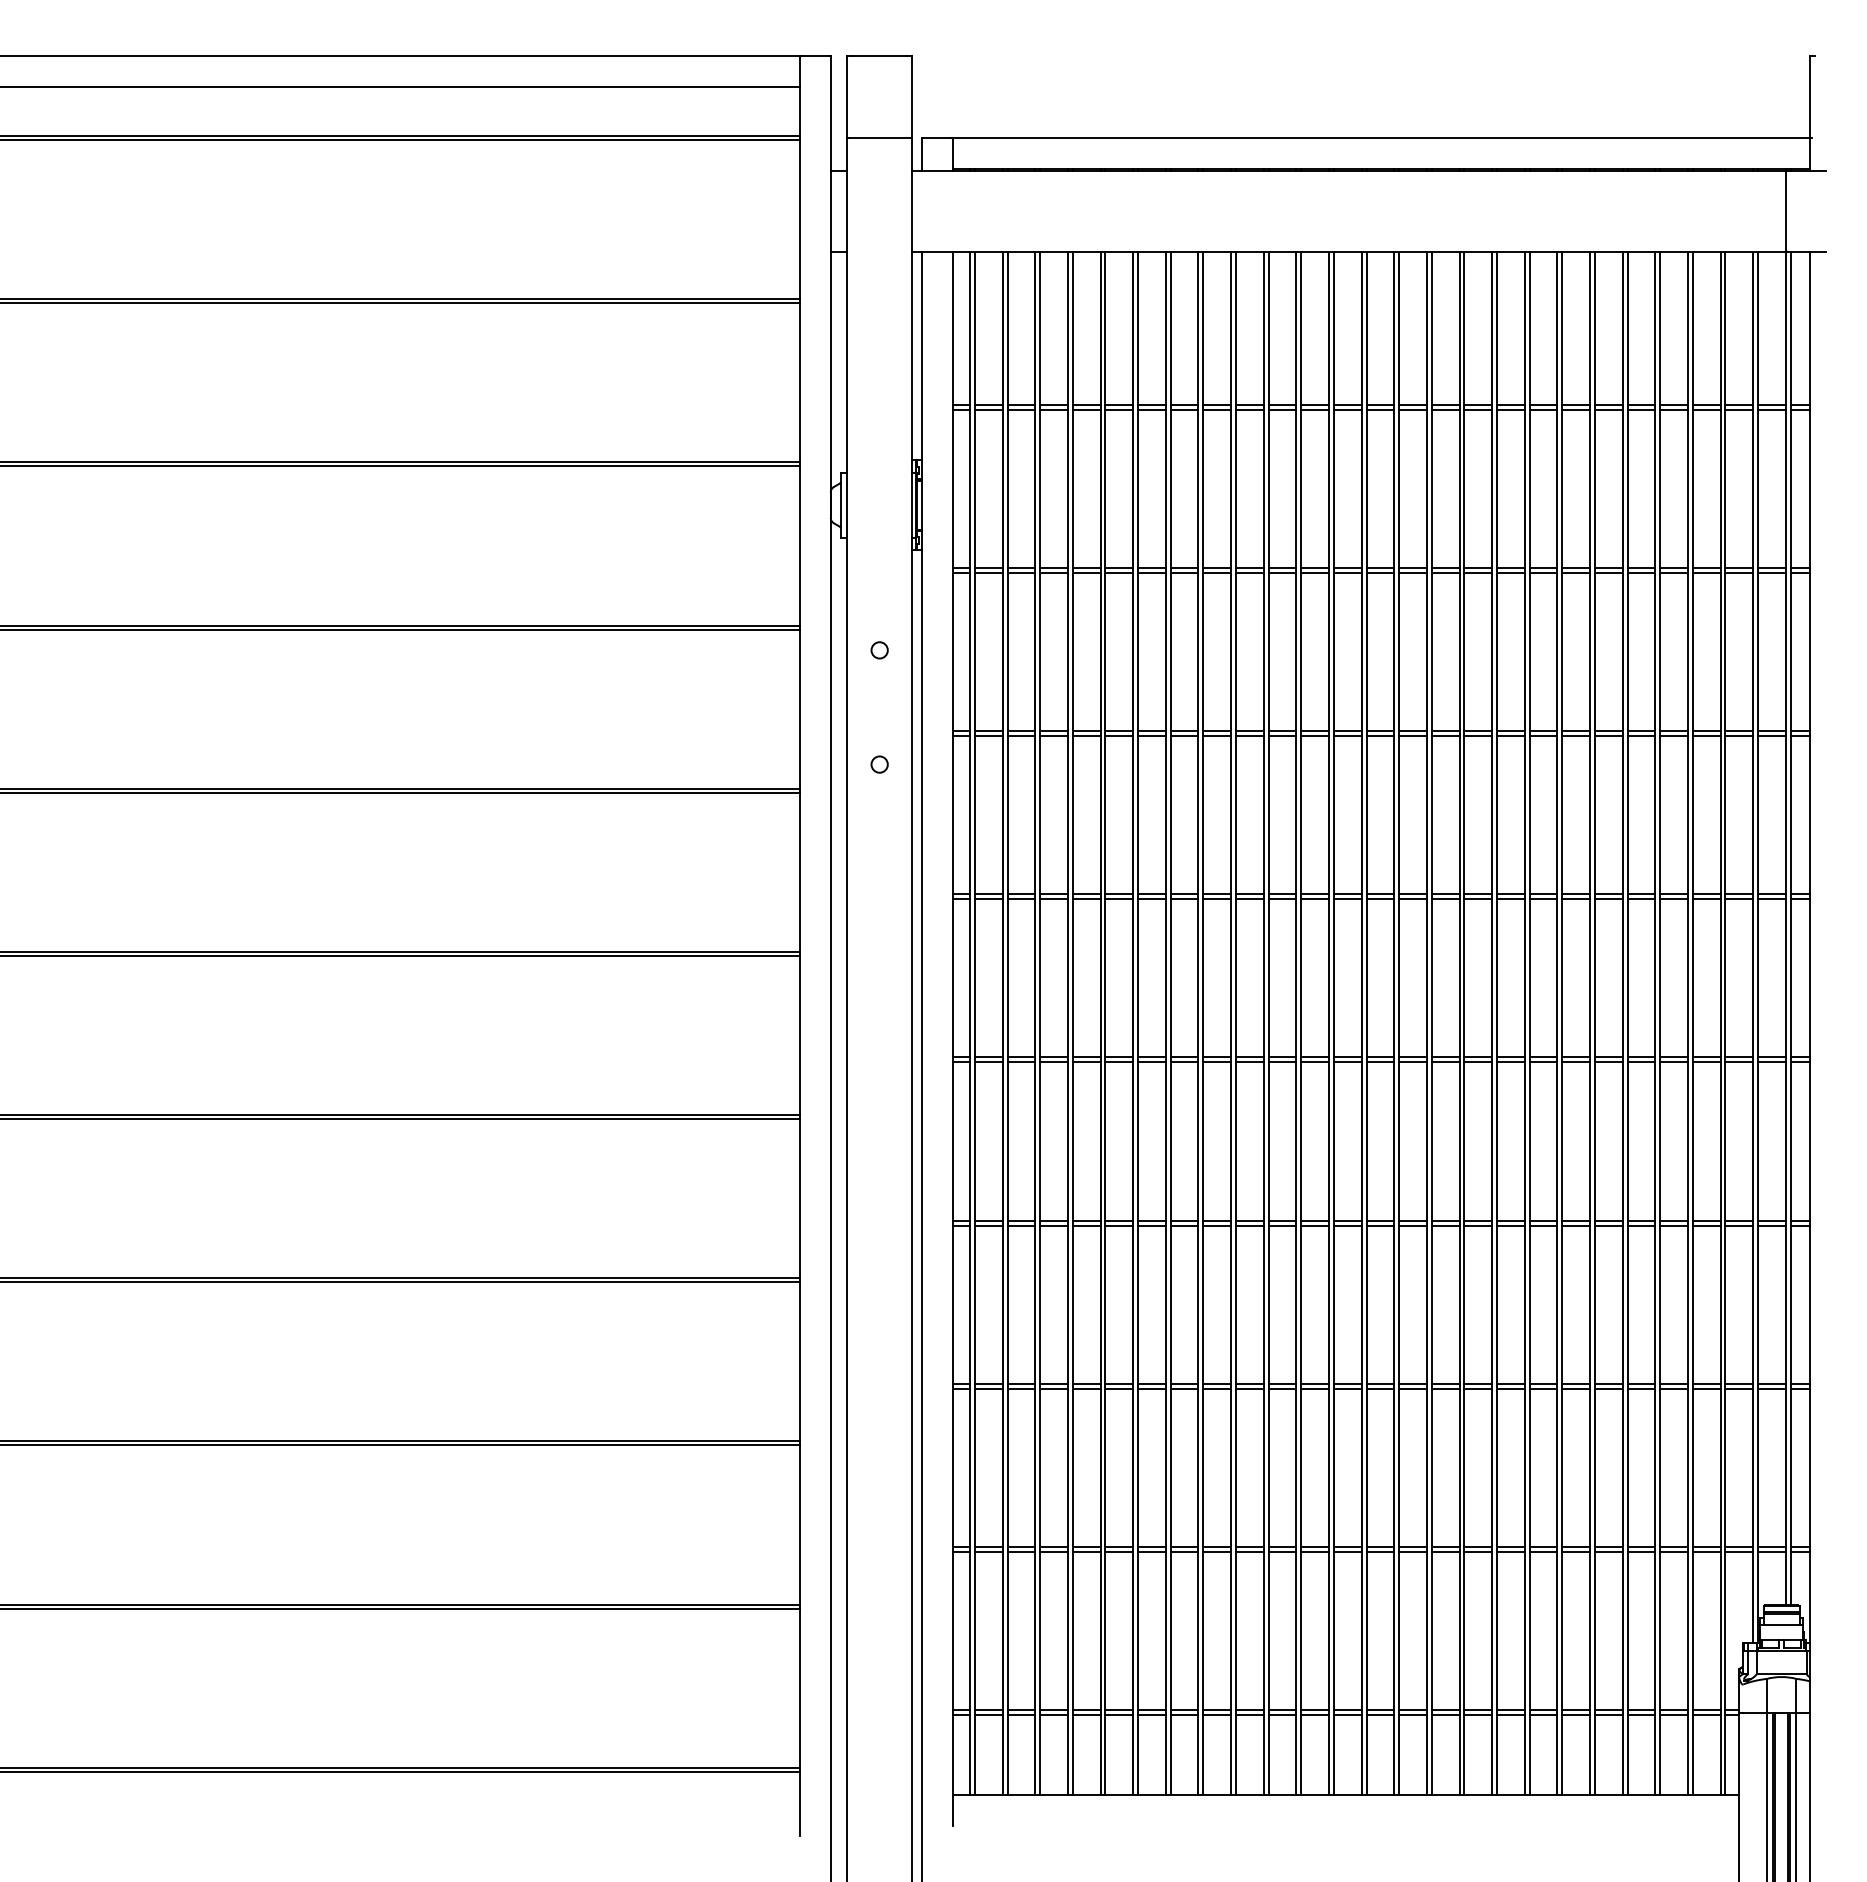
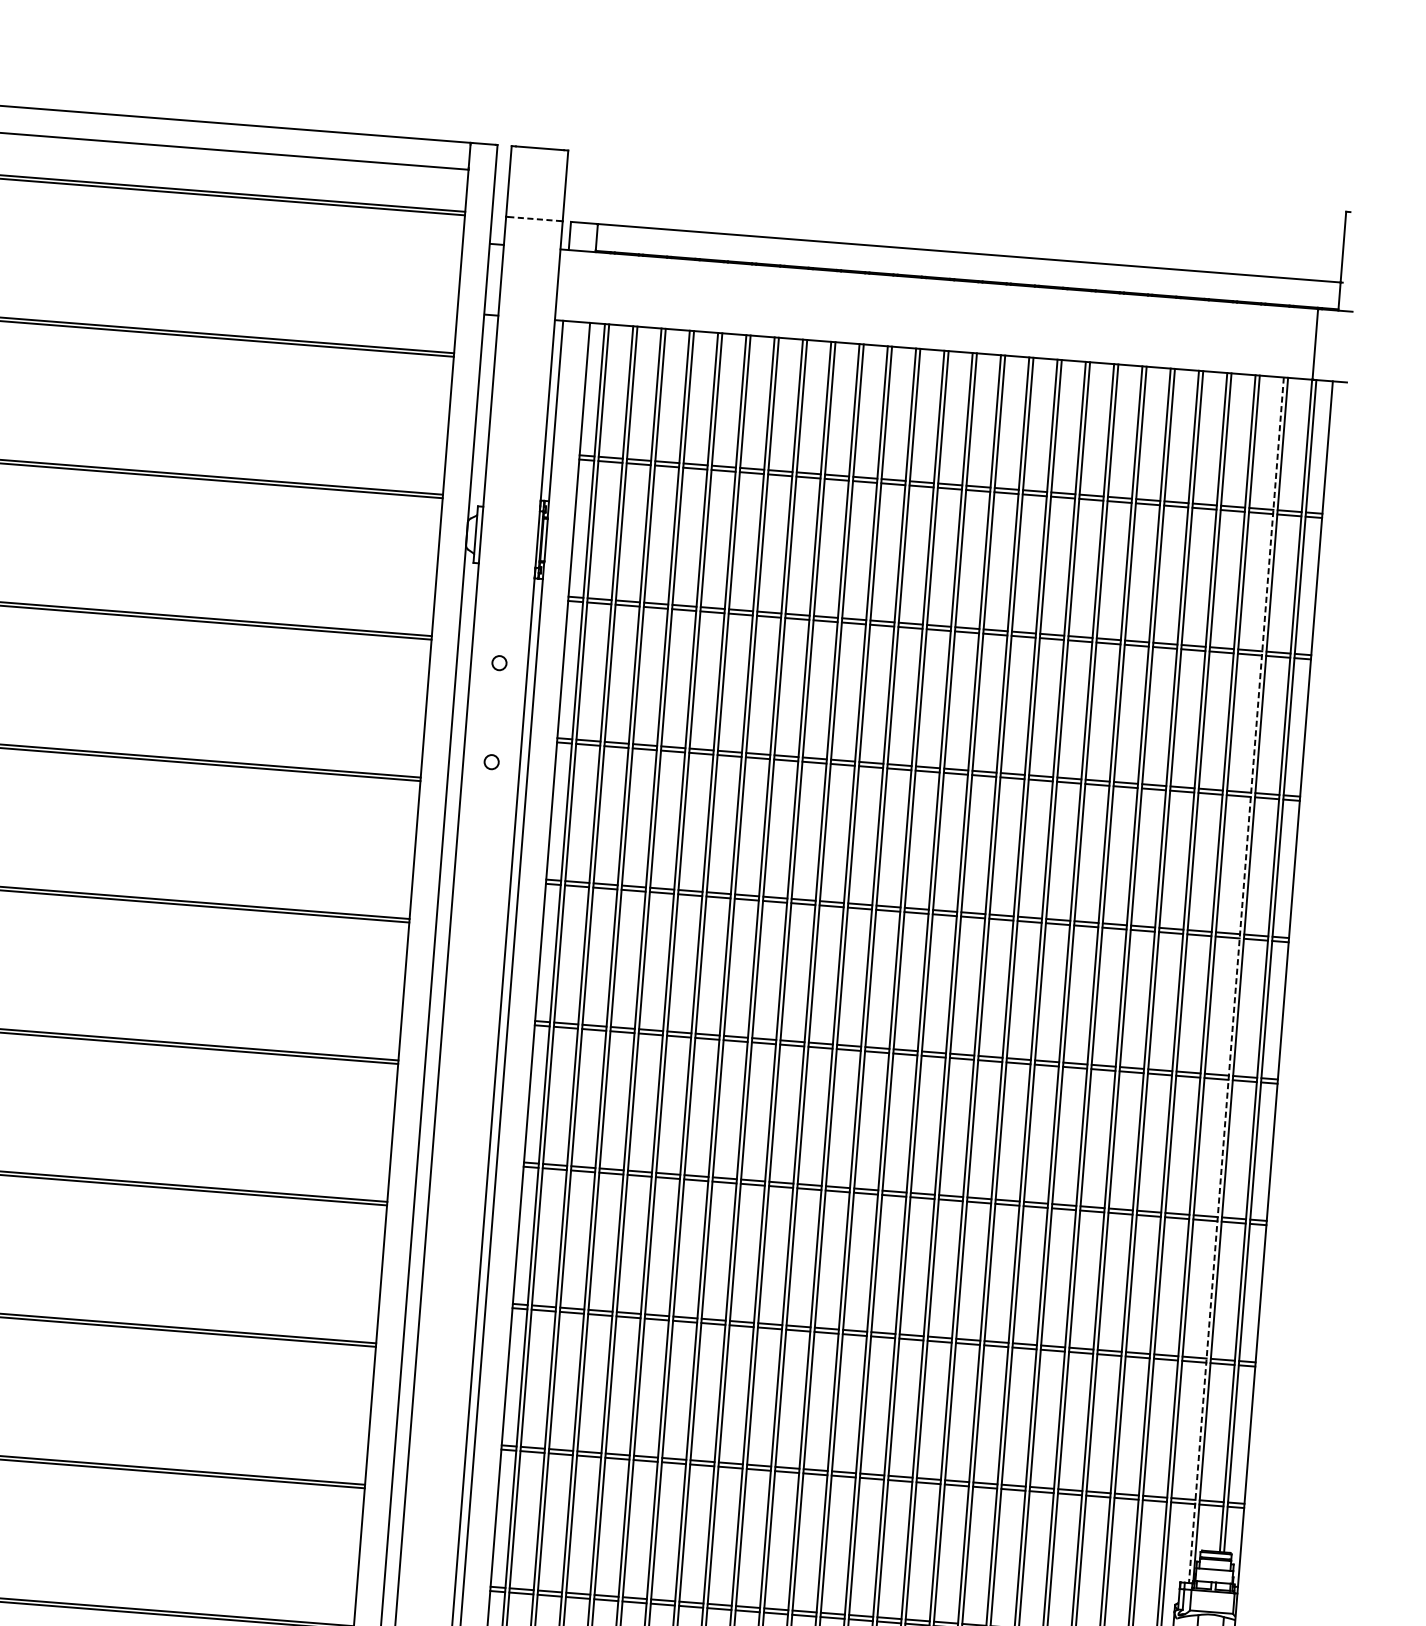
line: (880, 138) -> (535, 219), solid -> dashed
line: (1753, 948) -> (1236, 981), solid -> dashed

